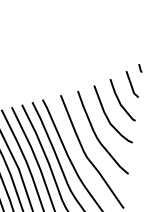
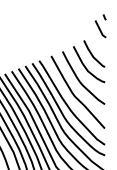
part: (132, 80) -> (100, 26), moved

